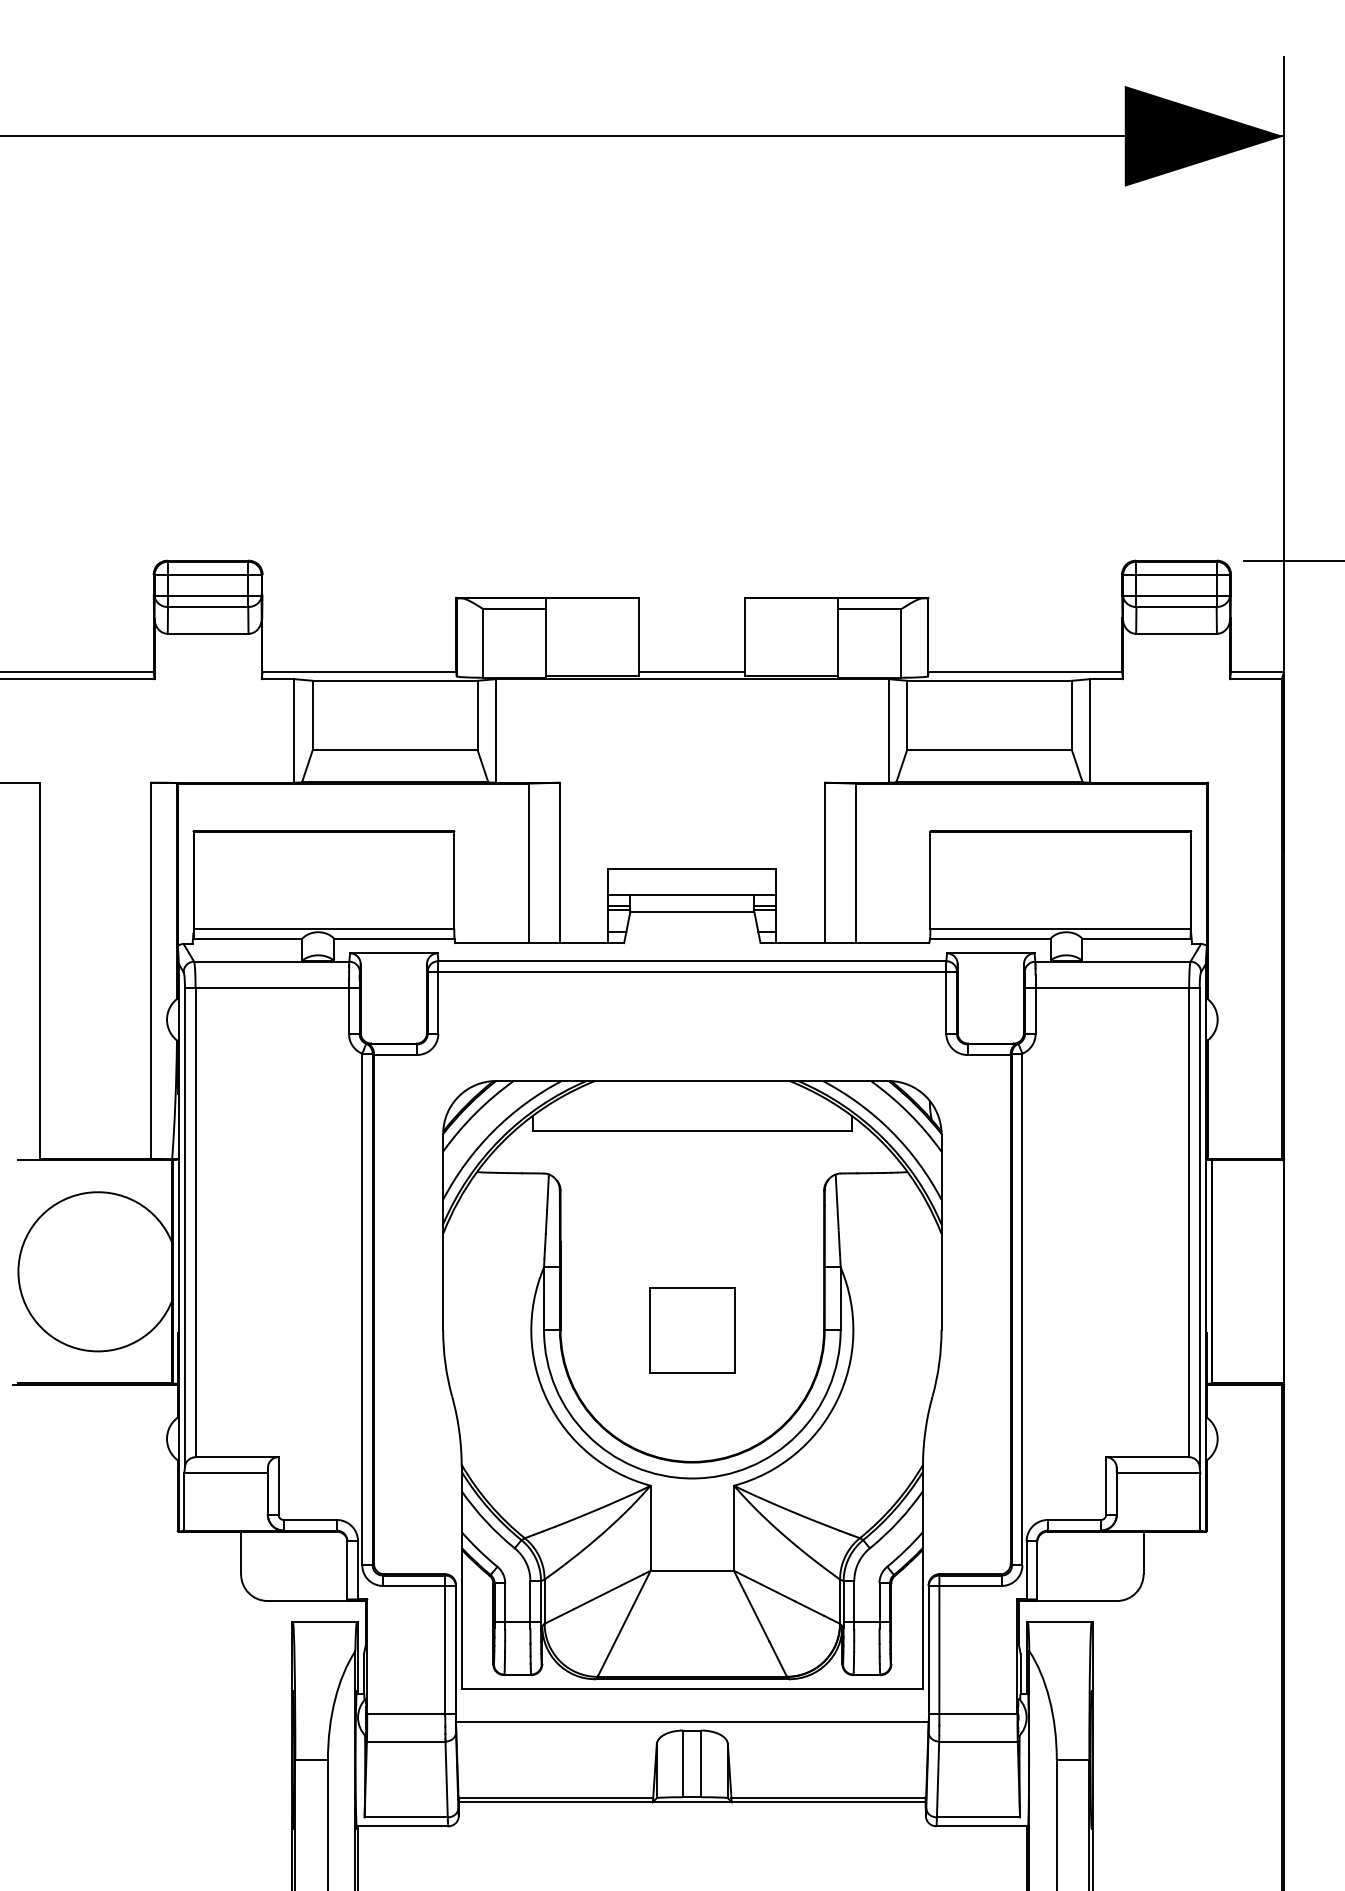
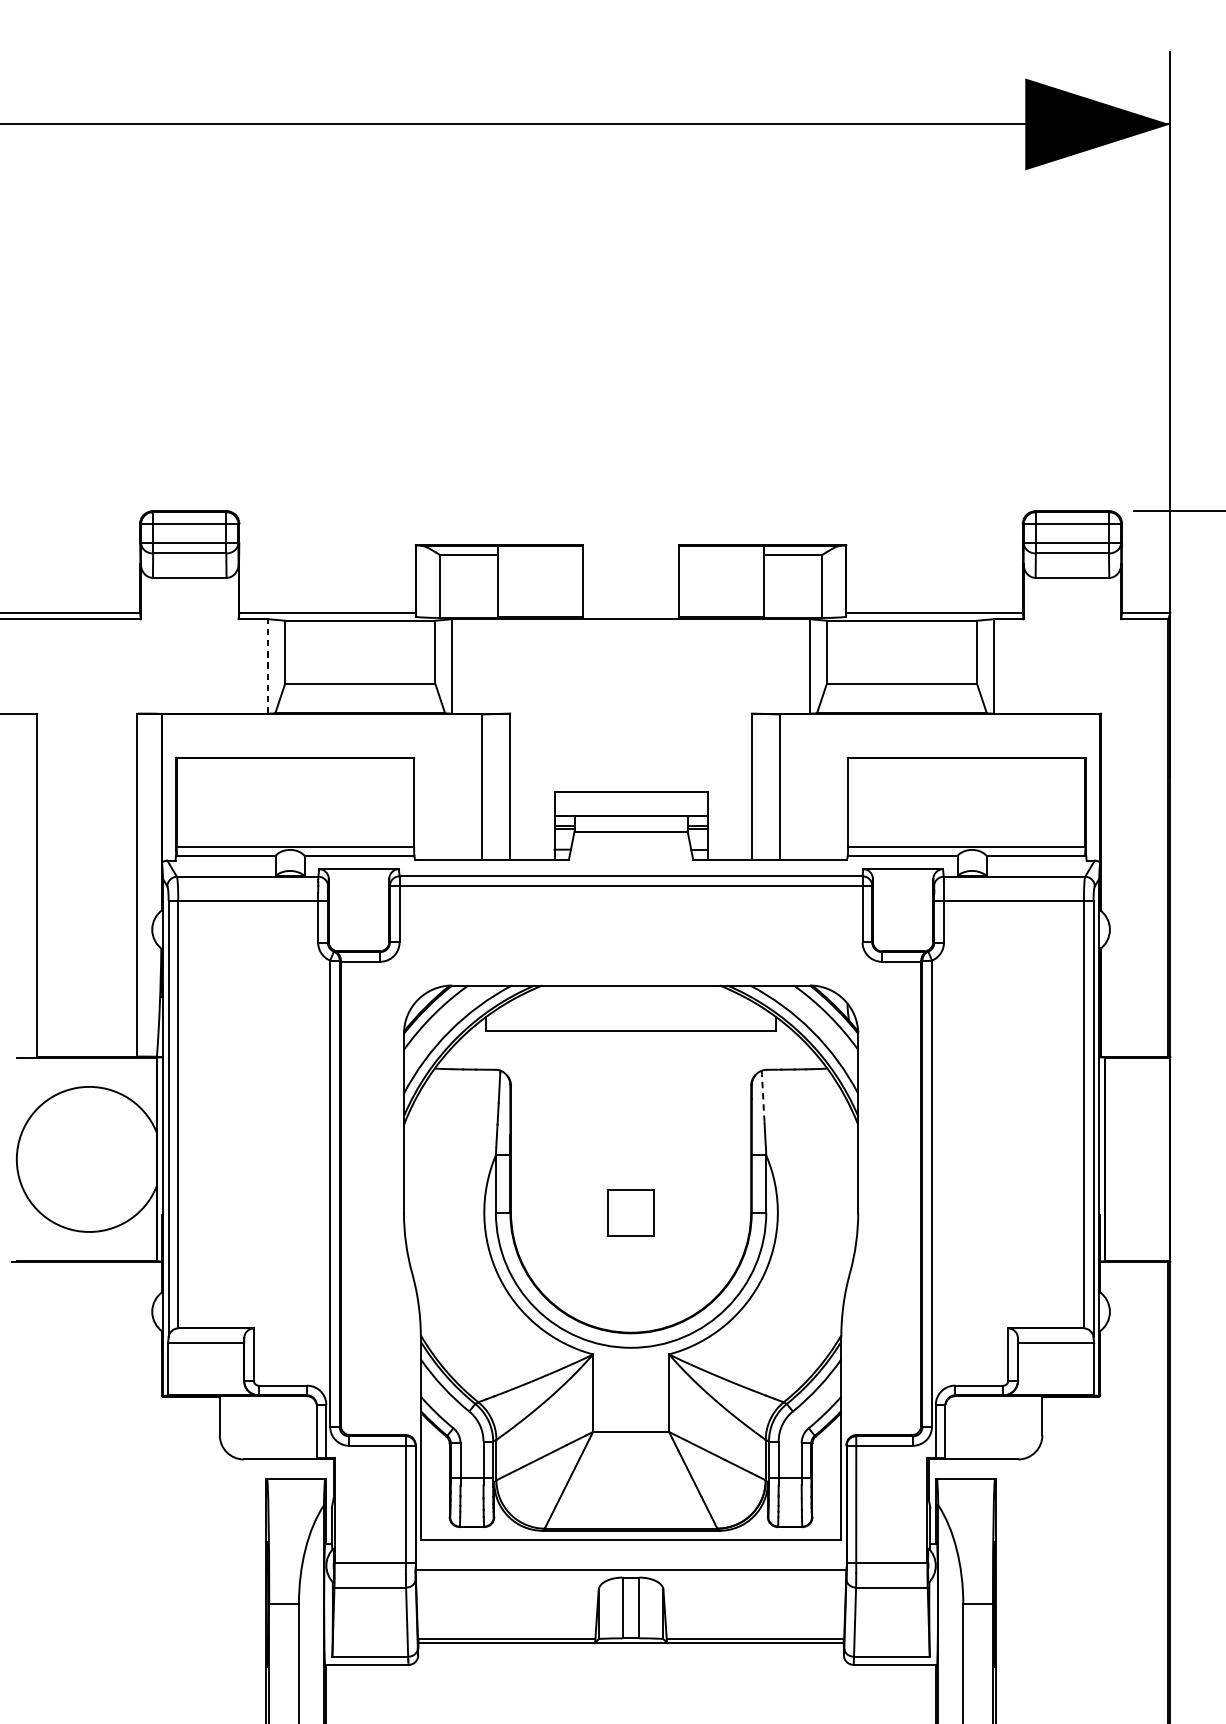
line: (692, 672) -> (631, 613), removed
line: (294, 730) -> (268, 666), solid -> dashed
line: (837, 1201) -> (763, 1095), solid -> dashed
part: (692, 1330) -> (631, 1212), size x0.6

